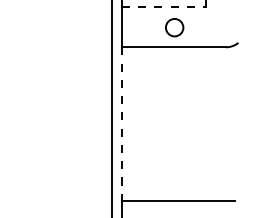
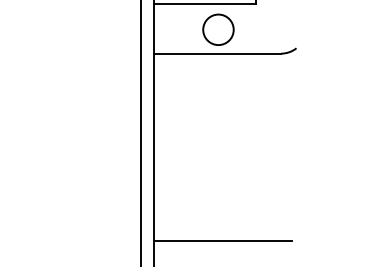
line: (164, 7) -> (205, 4), dashed -> solid
circle: (174, 27) -> (218, 29), size x1.43
line: (121, 124) -> (153, 147), dashed -> solid

